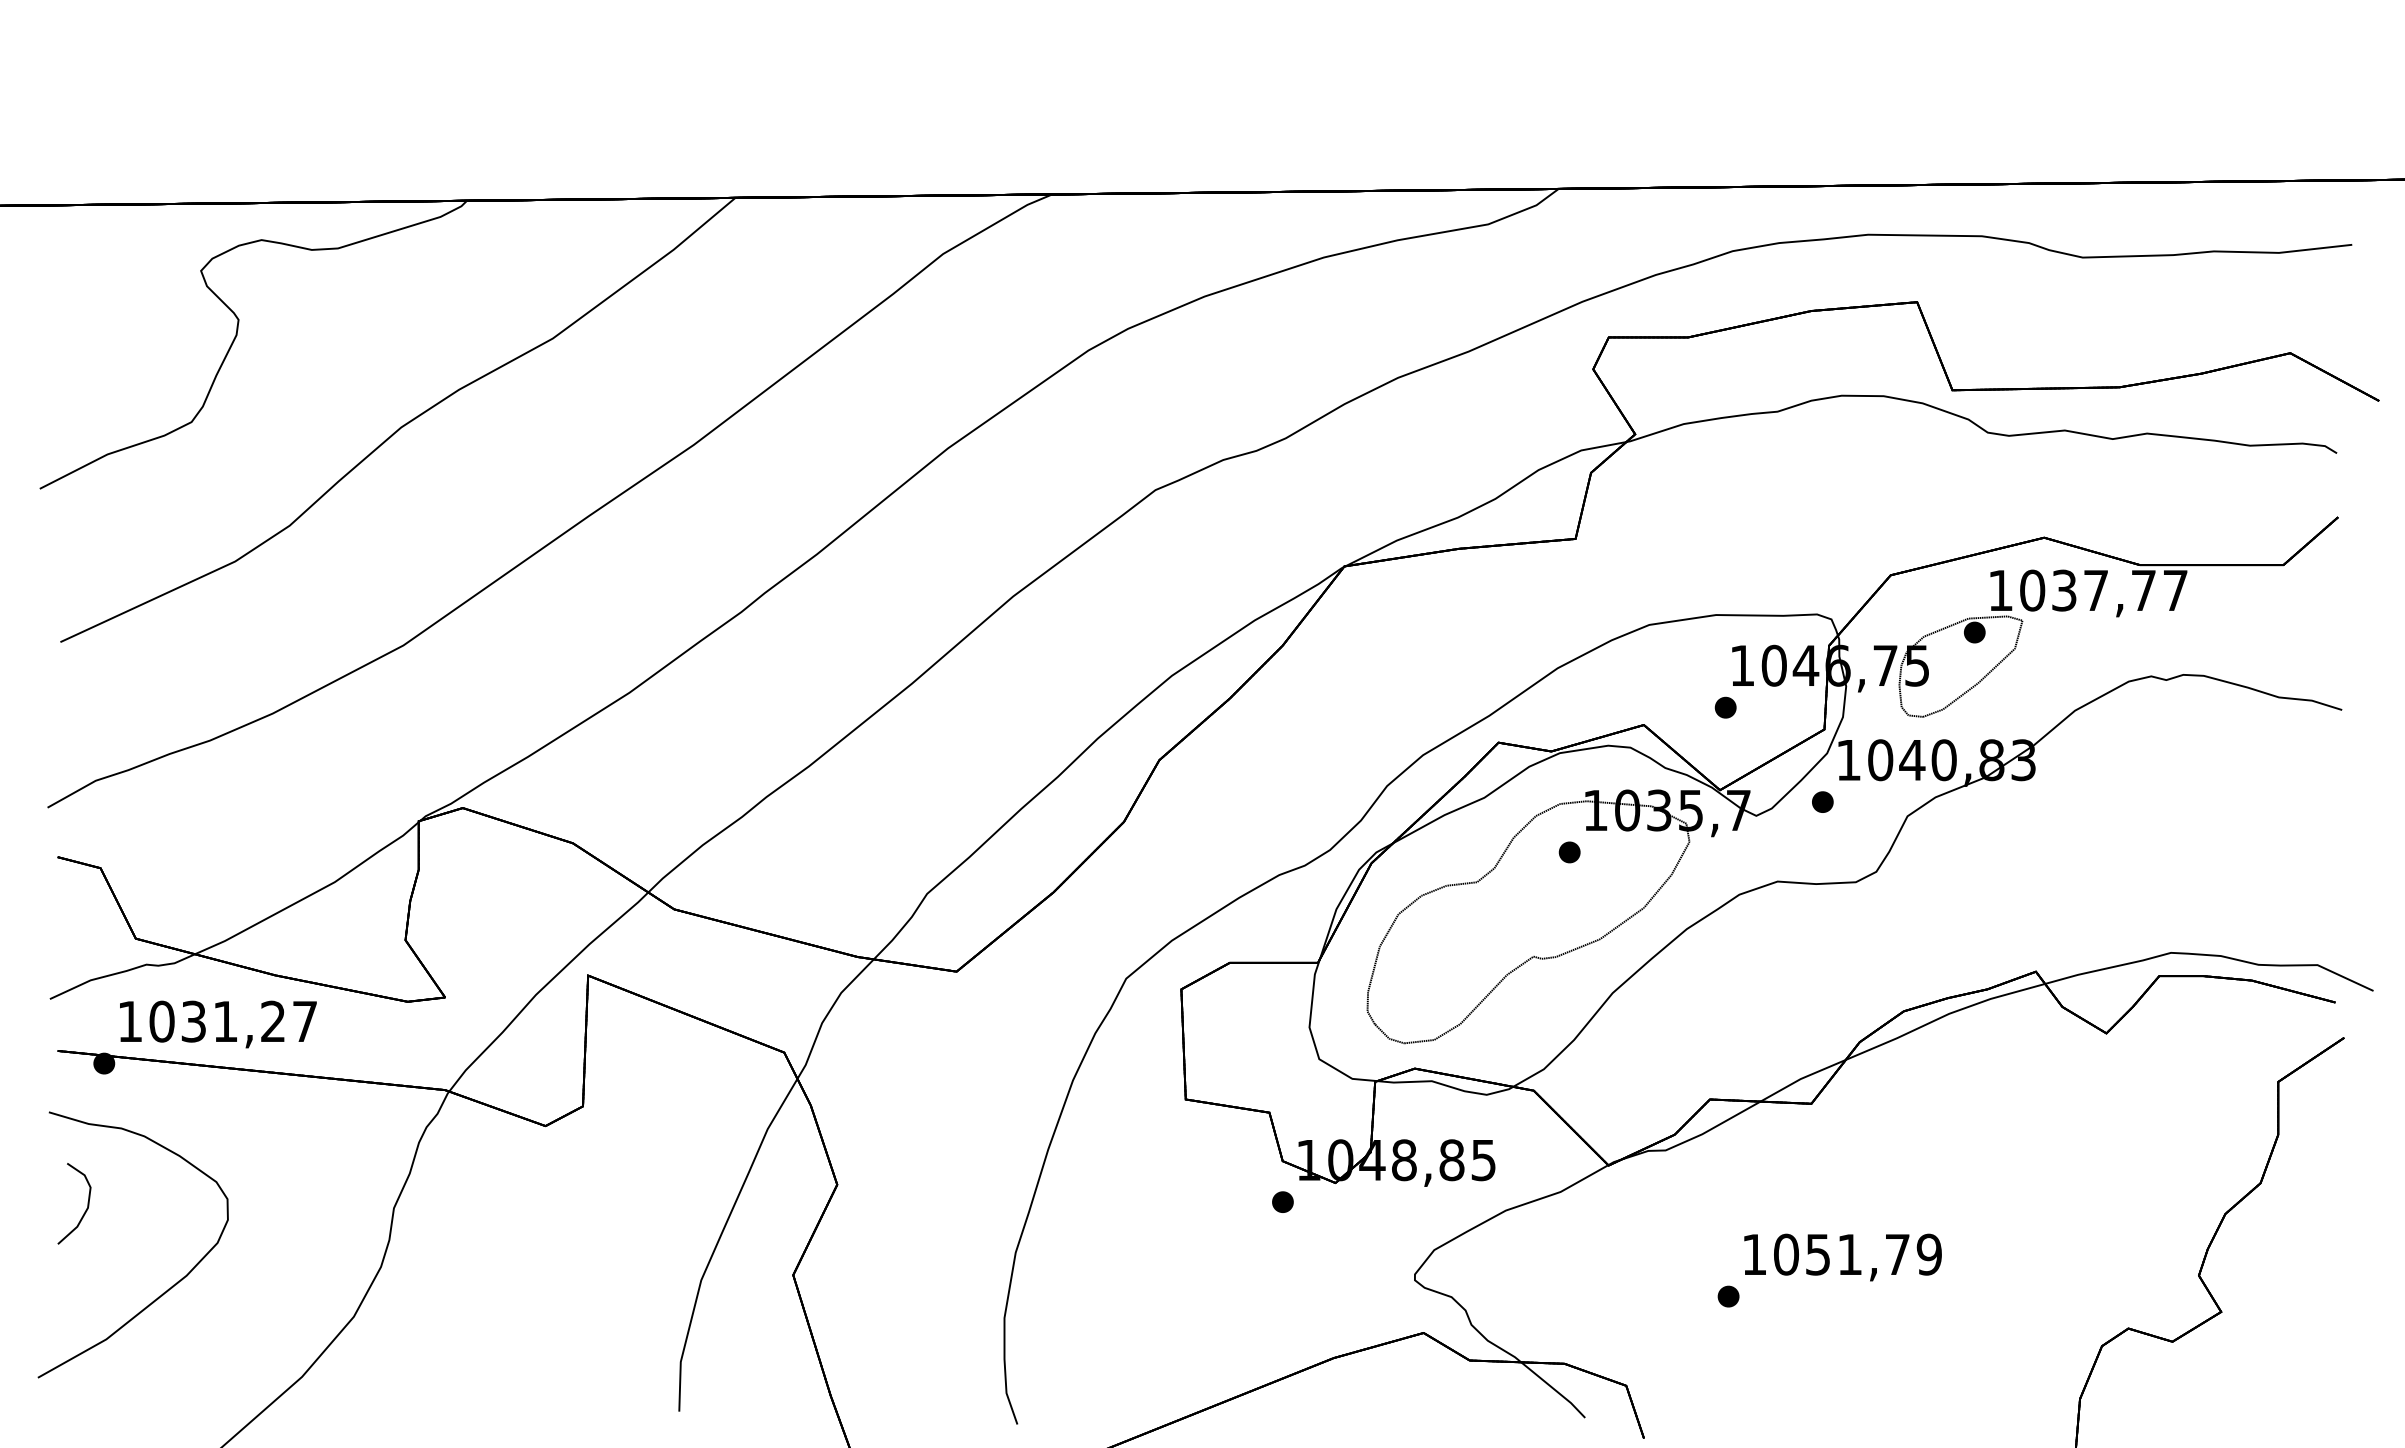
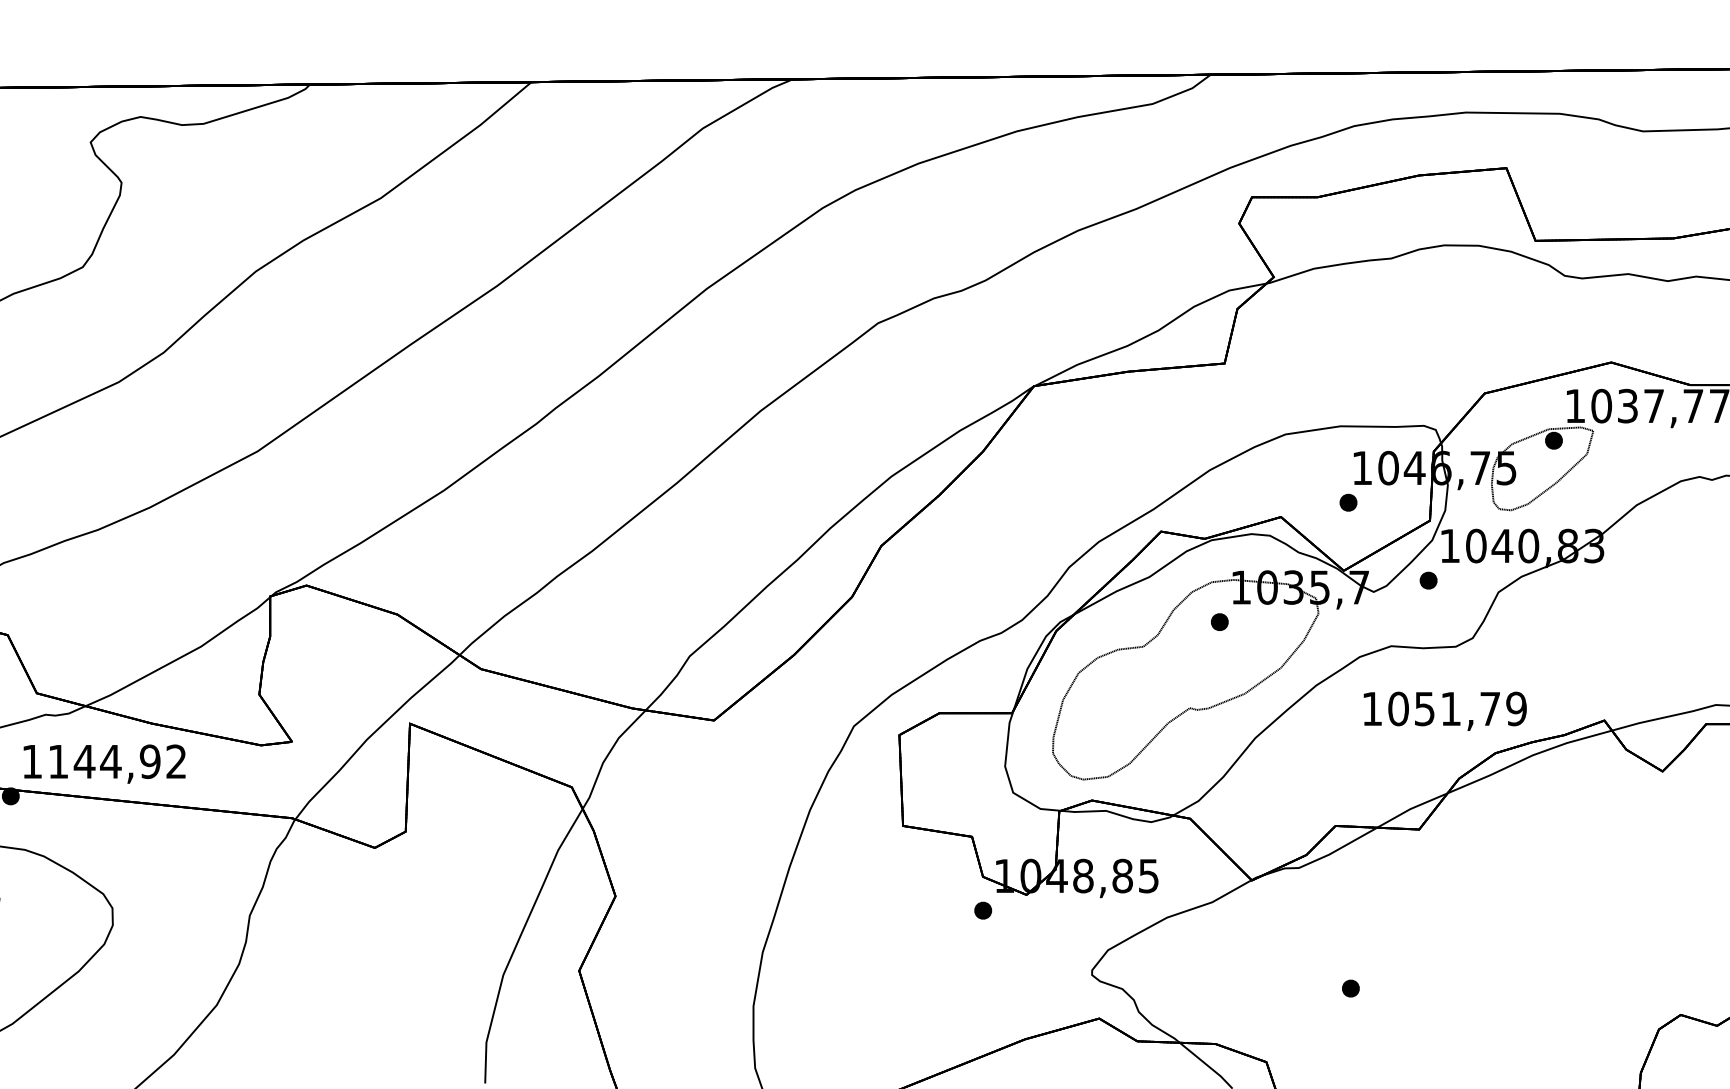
text: (232, 1021) -> (116, 761), 1031,27 -> 1144,92
text: (1842, 1257) -> (1444, 711), moved

